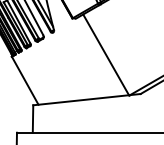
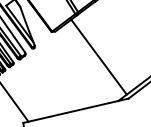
line: (106, 54) -> (99, 56), moved

